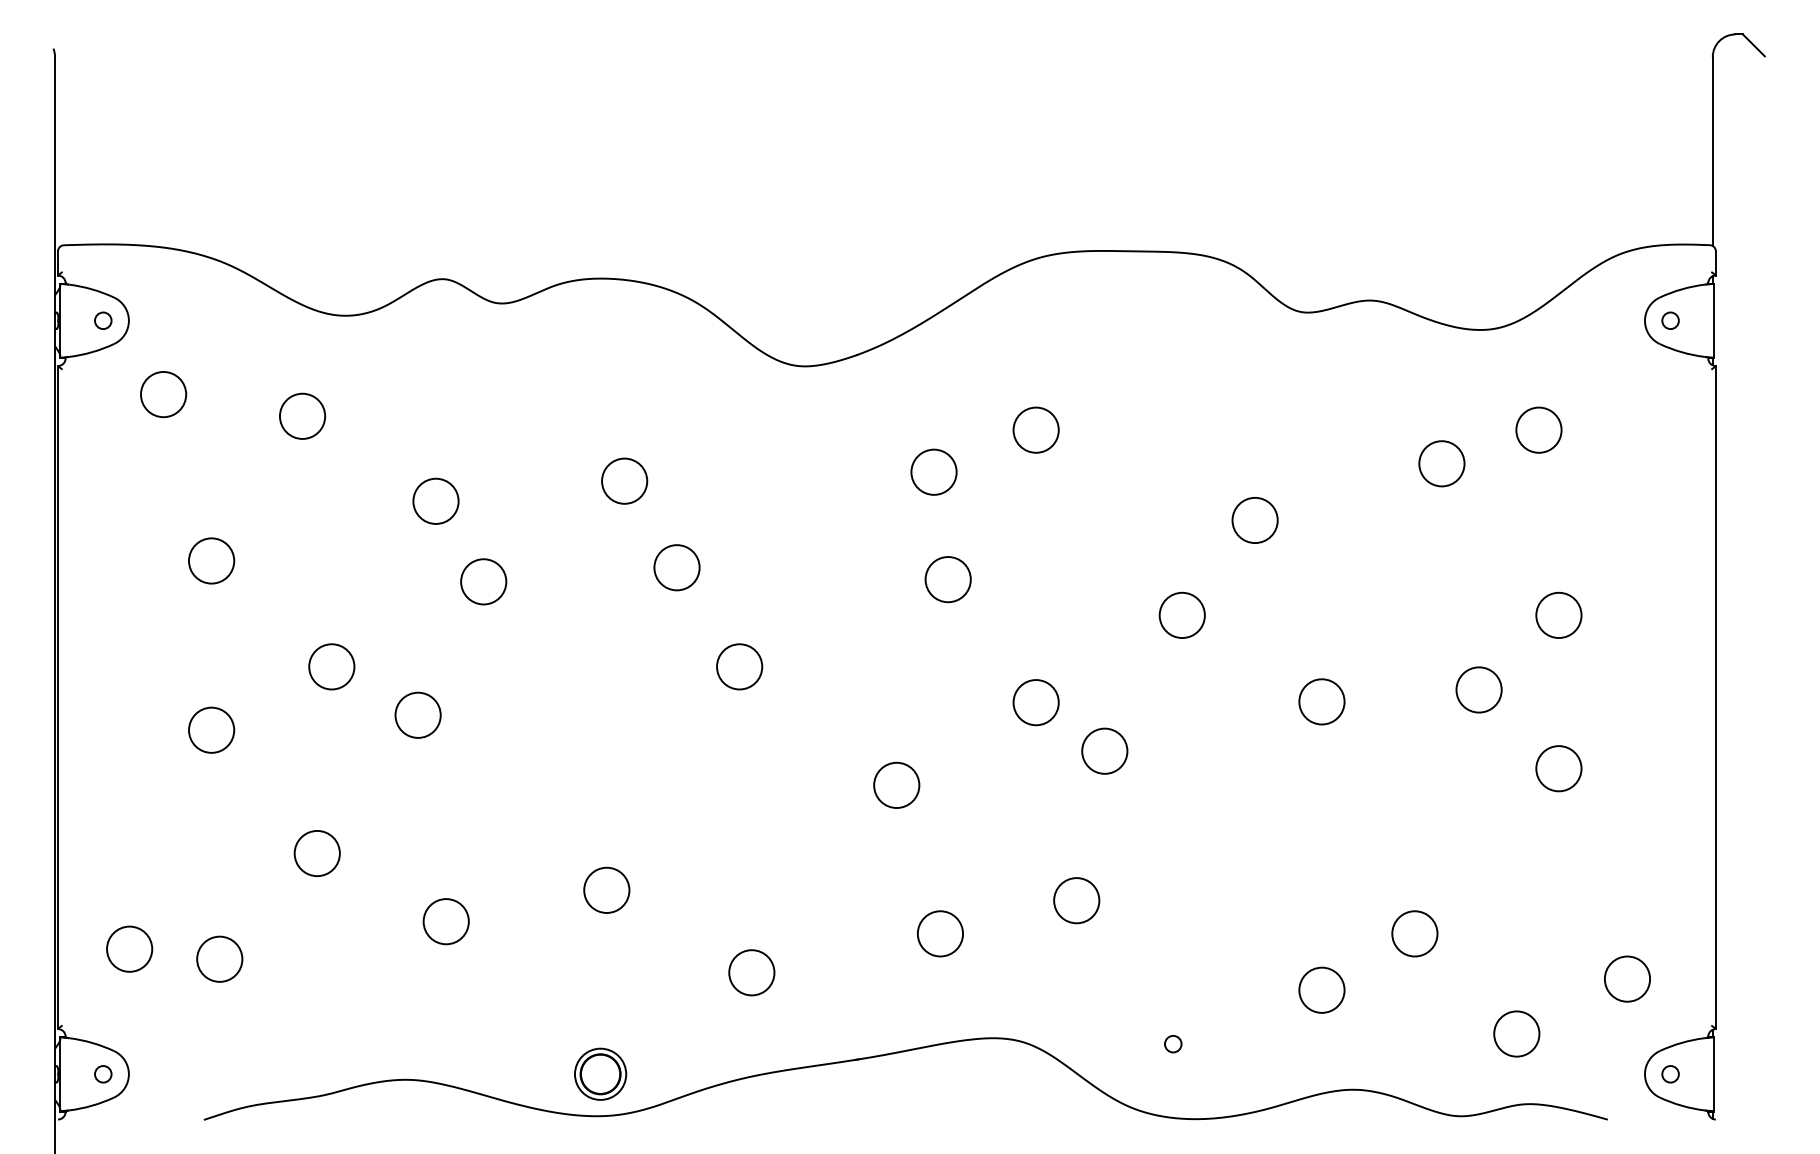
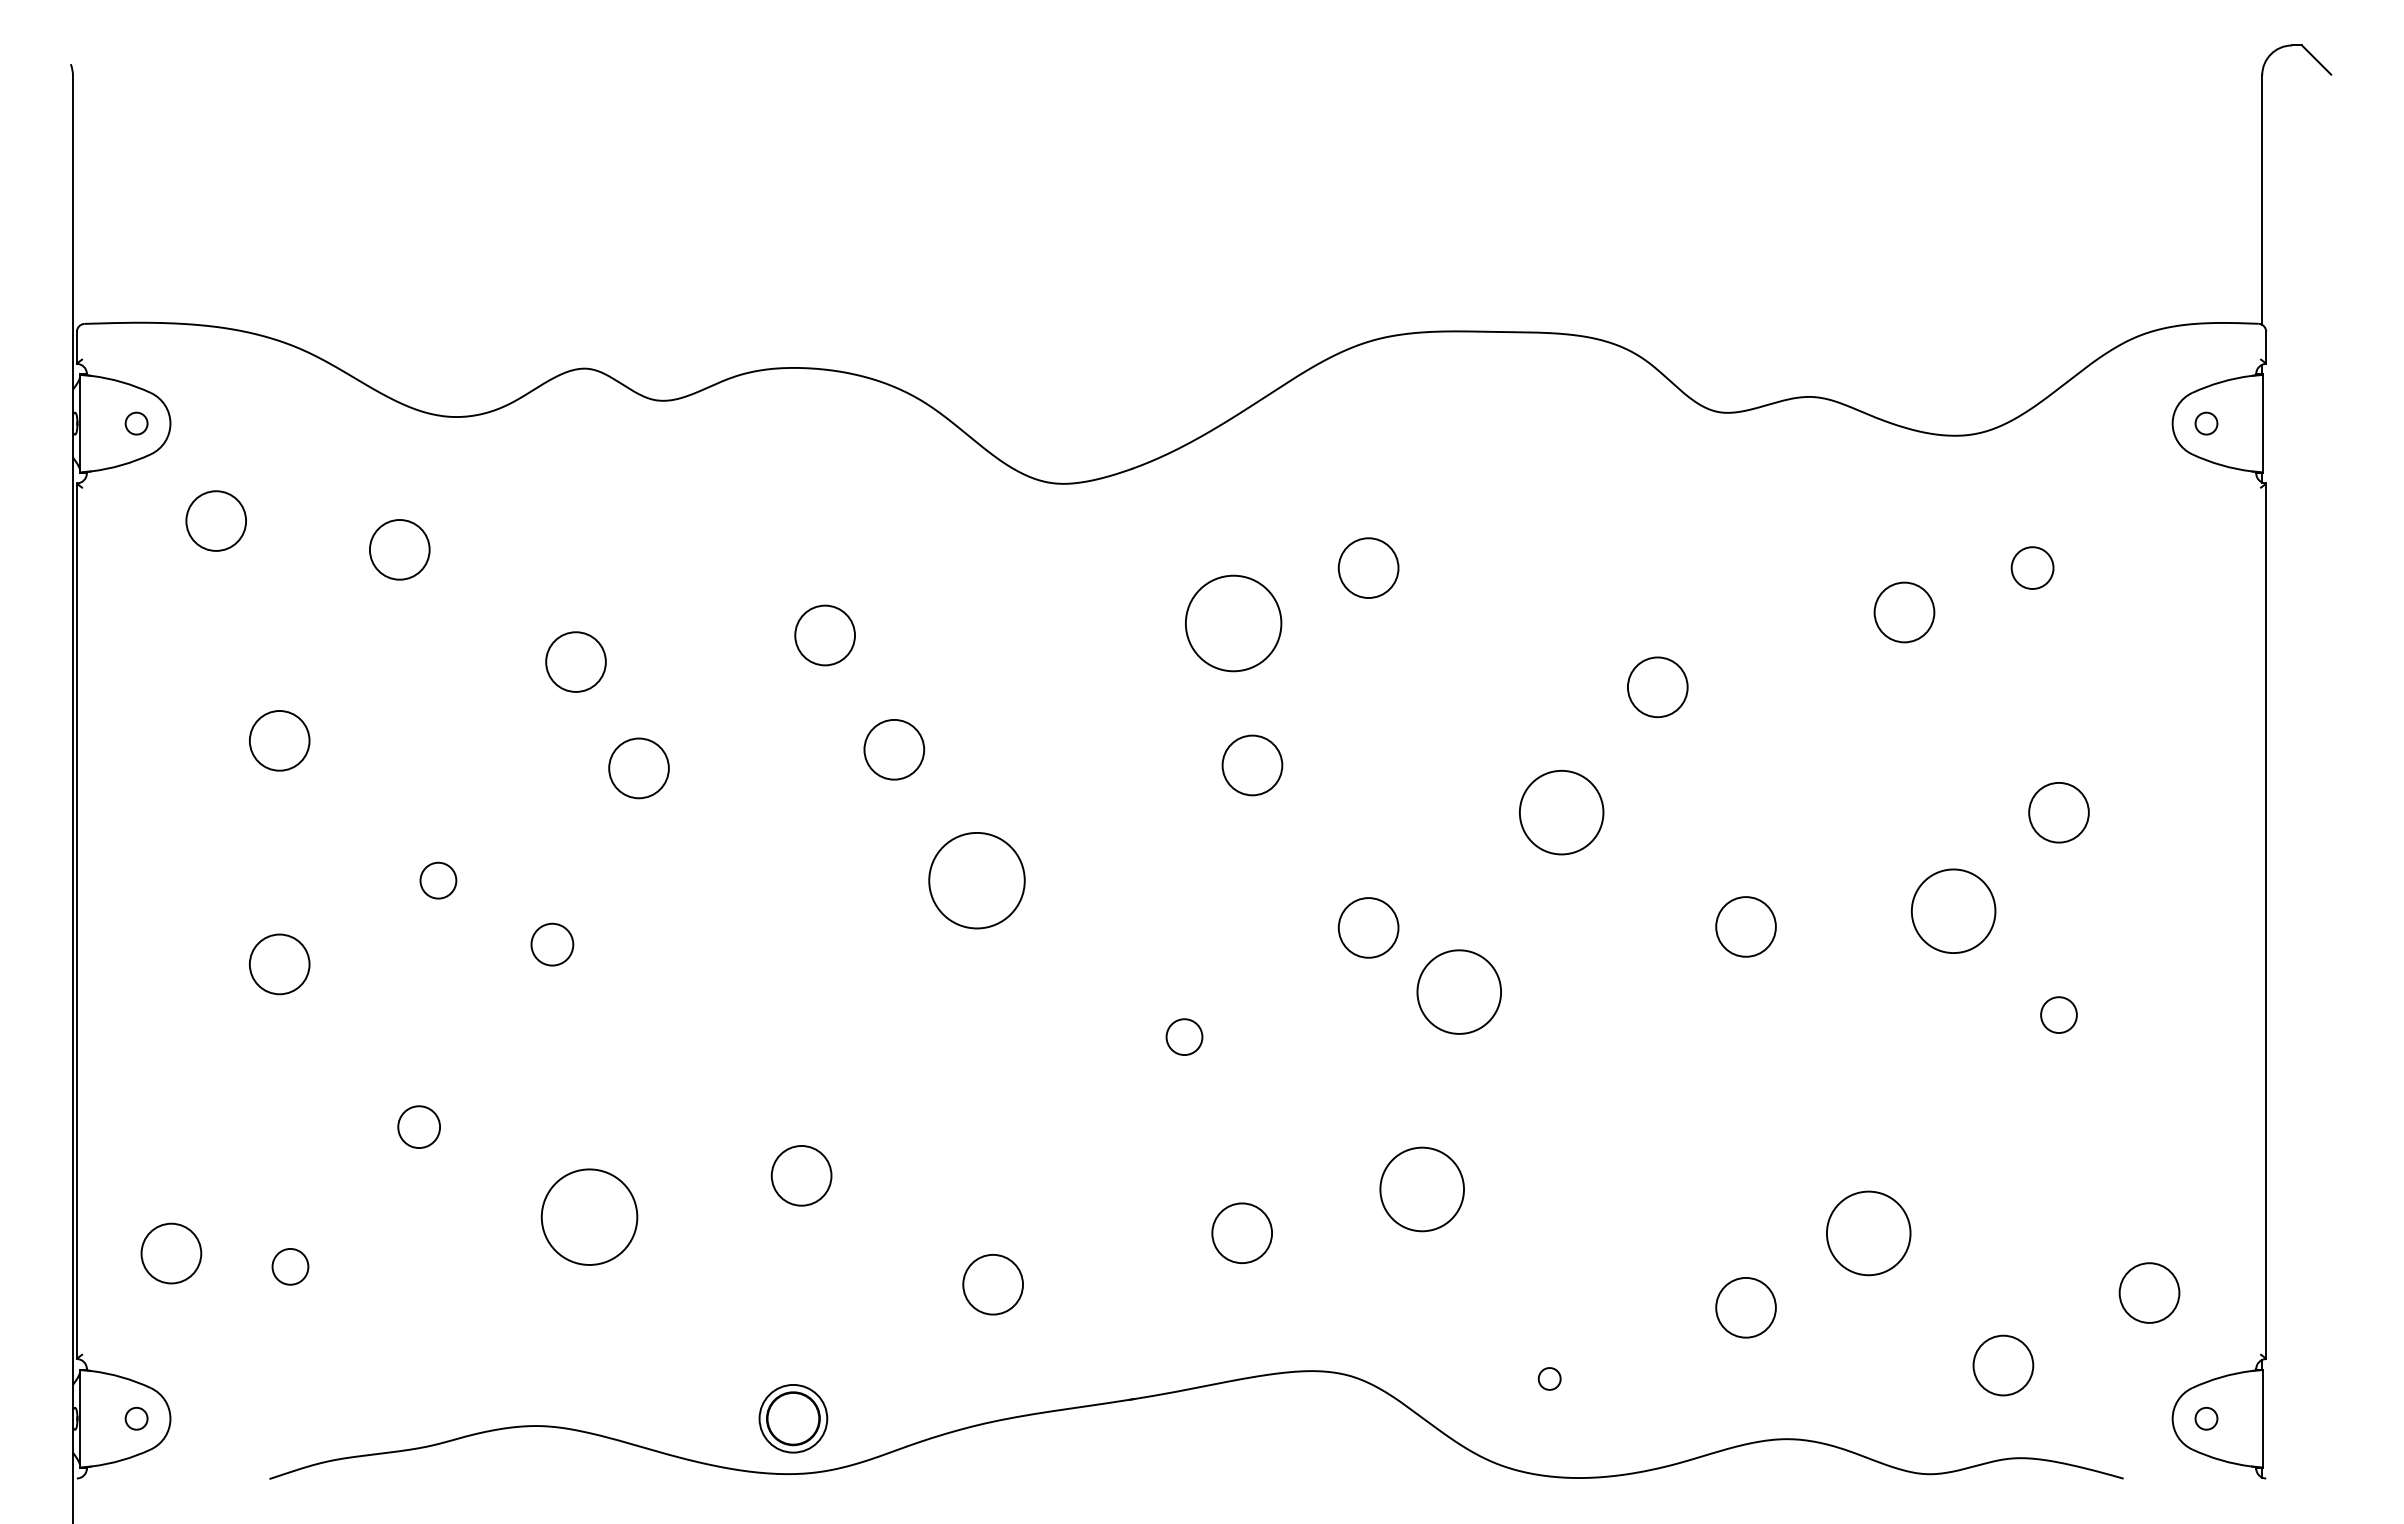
circle: (1538, 429) -> (2032, 567), size x0.7
circle: (933, 472) -> (1233, 623), size x1.6
circle: (1182, 615) -> (1561, 812), size x1.4
circle: (331, 666) -> (438, 880), size x0.6
circle: (739, 666) -> (976, 880), size x1.6
circle: (1479, 689) -> (1953, 910), size x1.4
circle: (418, 715) -> (552, 944), size x0.7
circle: (1104, 750) -> (1459, 991), size x1.4
circle: (1558, 768) -> (2058, 1014), size x0.6
circle: (896, 784) -> (1184, 1036), size x0.6
circle: (316, 852) -> (418, 1126), size x0.7
circle: (1076, 900) -> (1422, 1189), size x1.4
circle: (446, 921) -> (589, 1217), size x1.6
circle: (1414, 933) -> (1868, 1232), size x1.4
circle: (219, 959) -> (290, 1266), size x0.6

